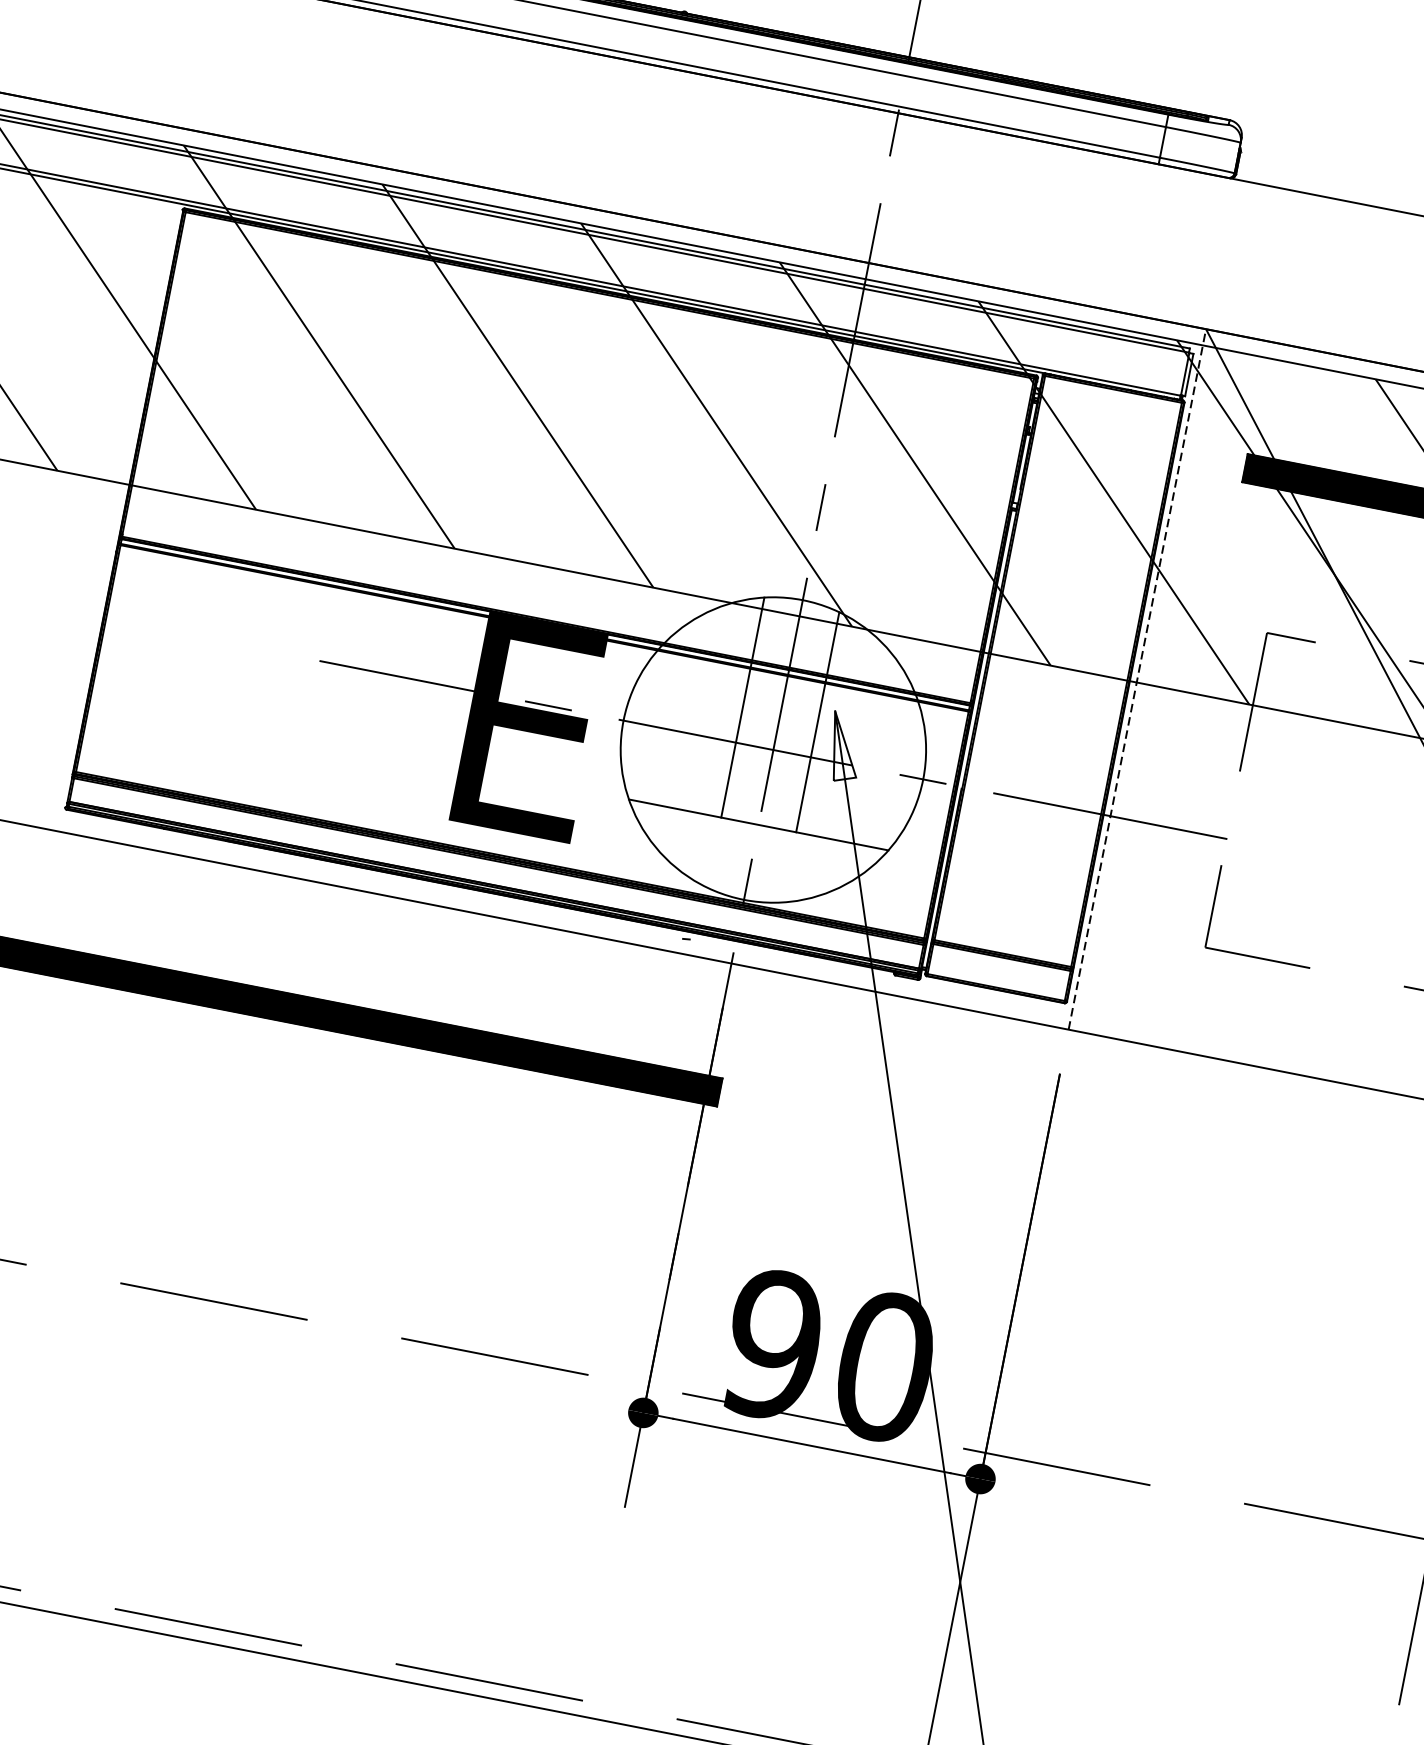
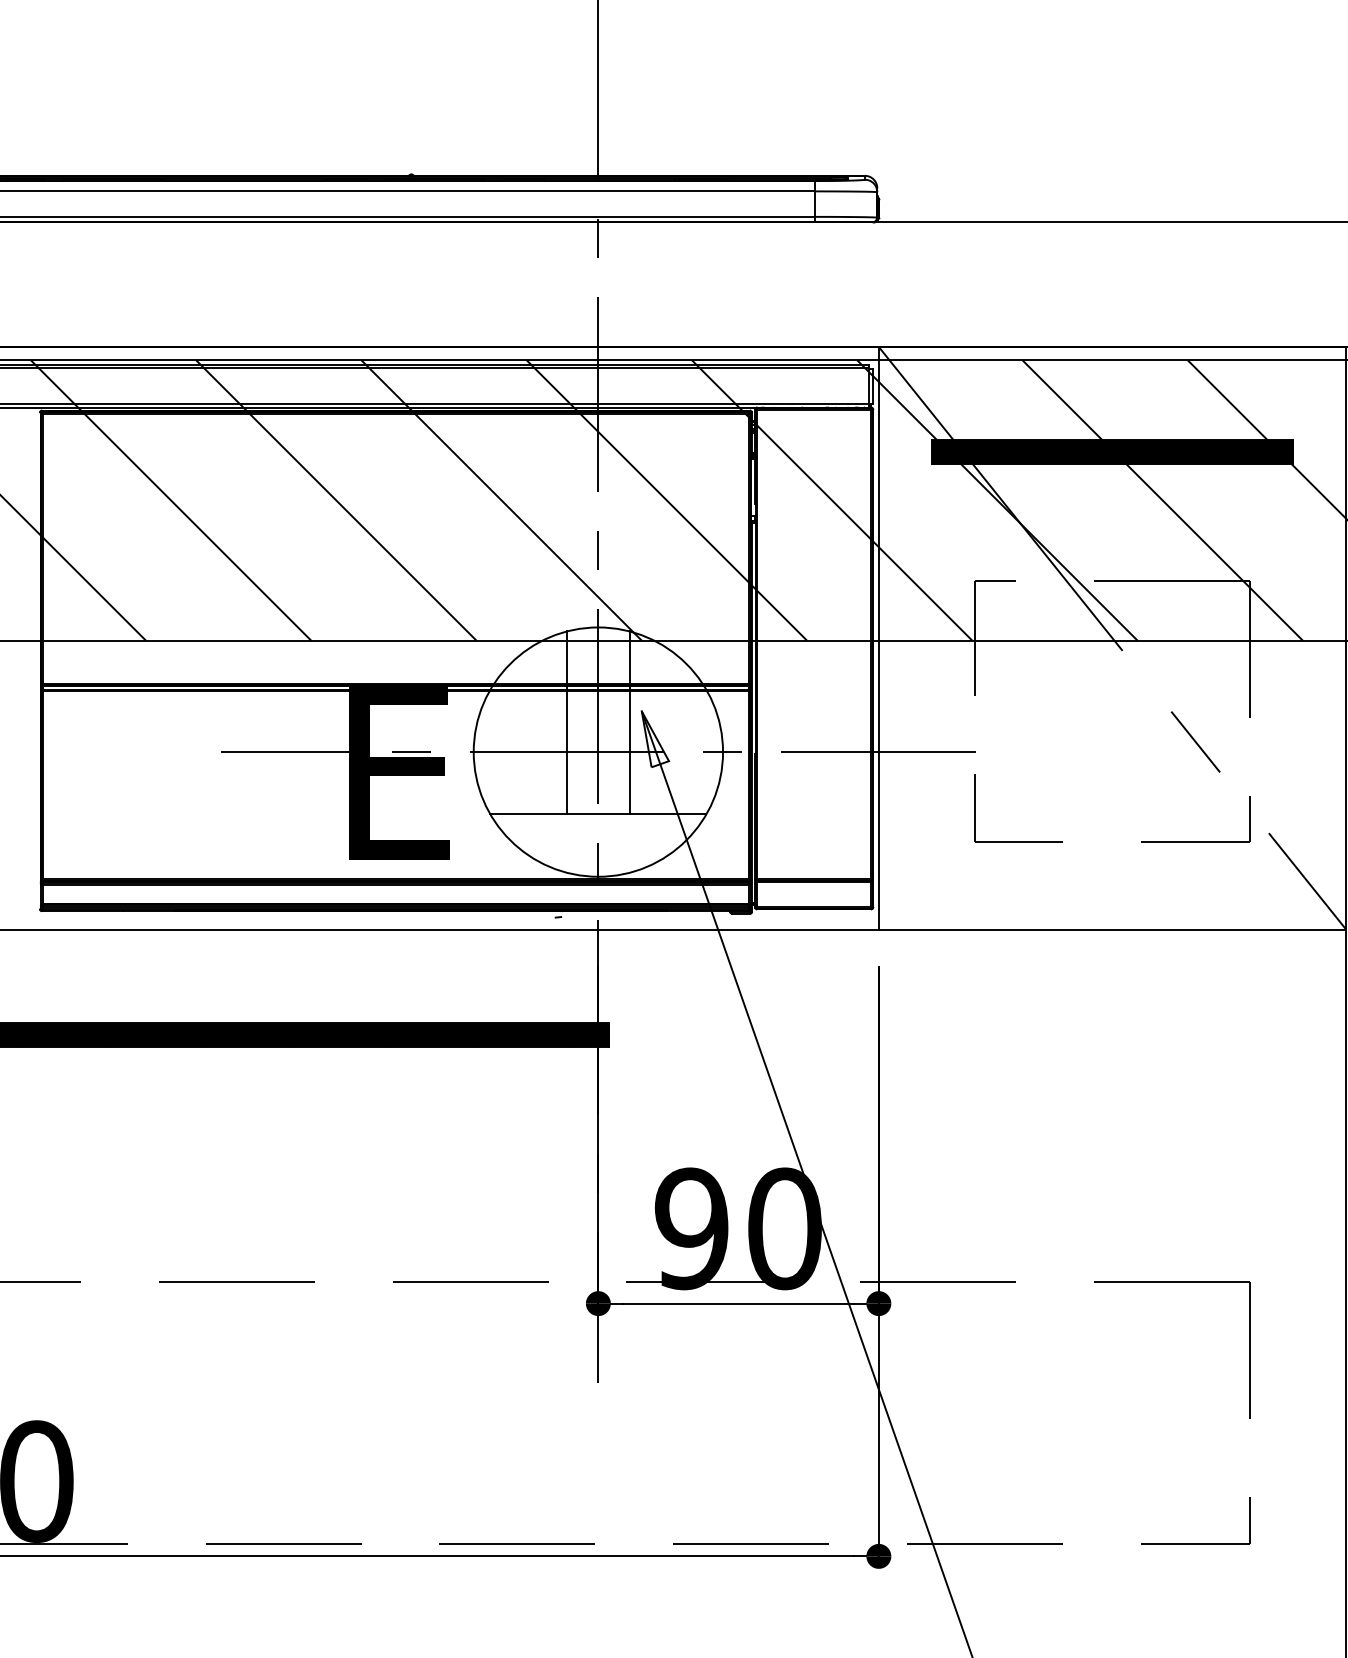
line: (1137, 678) -> (878, 637), dashed -> solid

